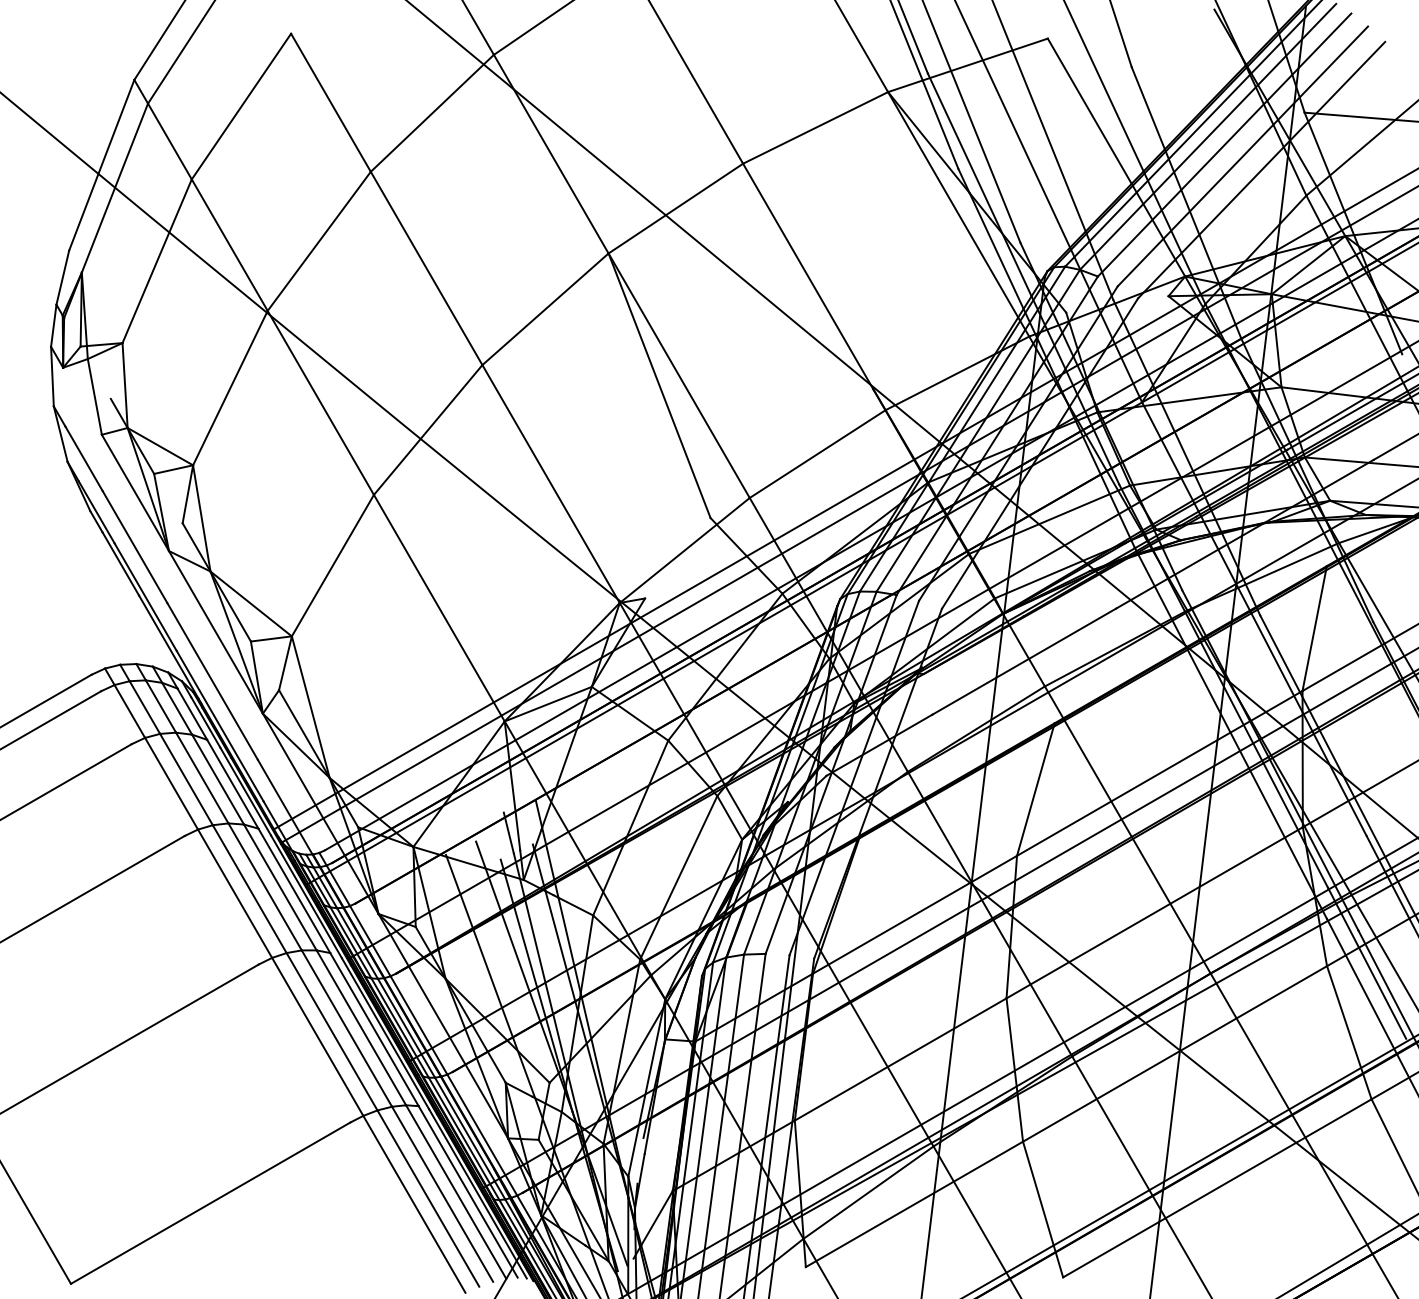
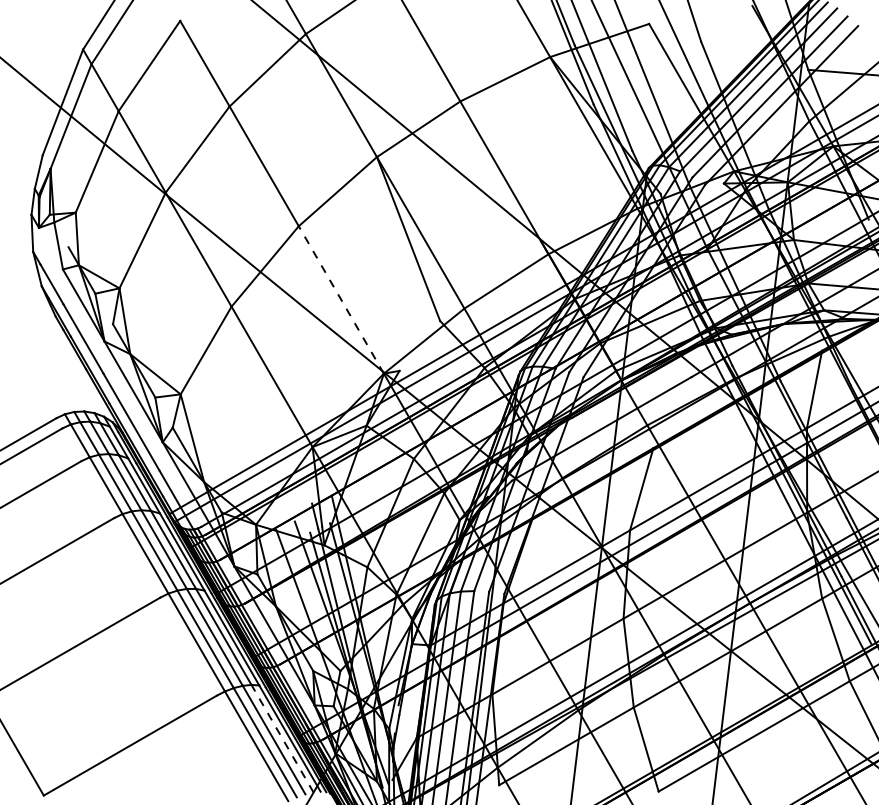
line: (551, 483) -> (341, 299), solid -> dashed
line: (456, 1191) -> (282, 738), solid -> dashed

